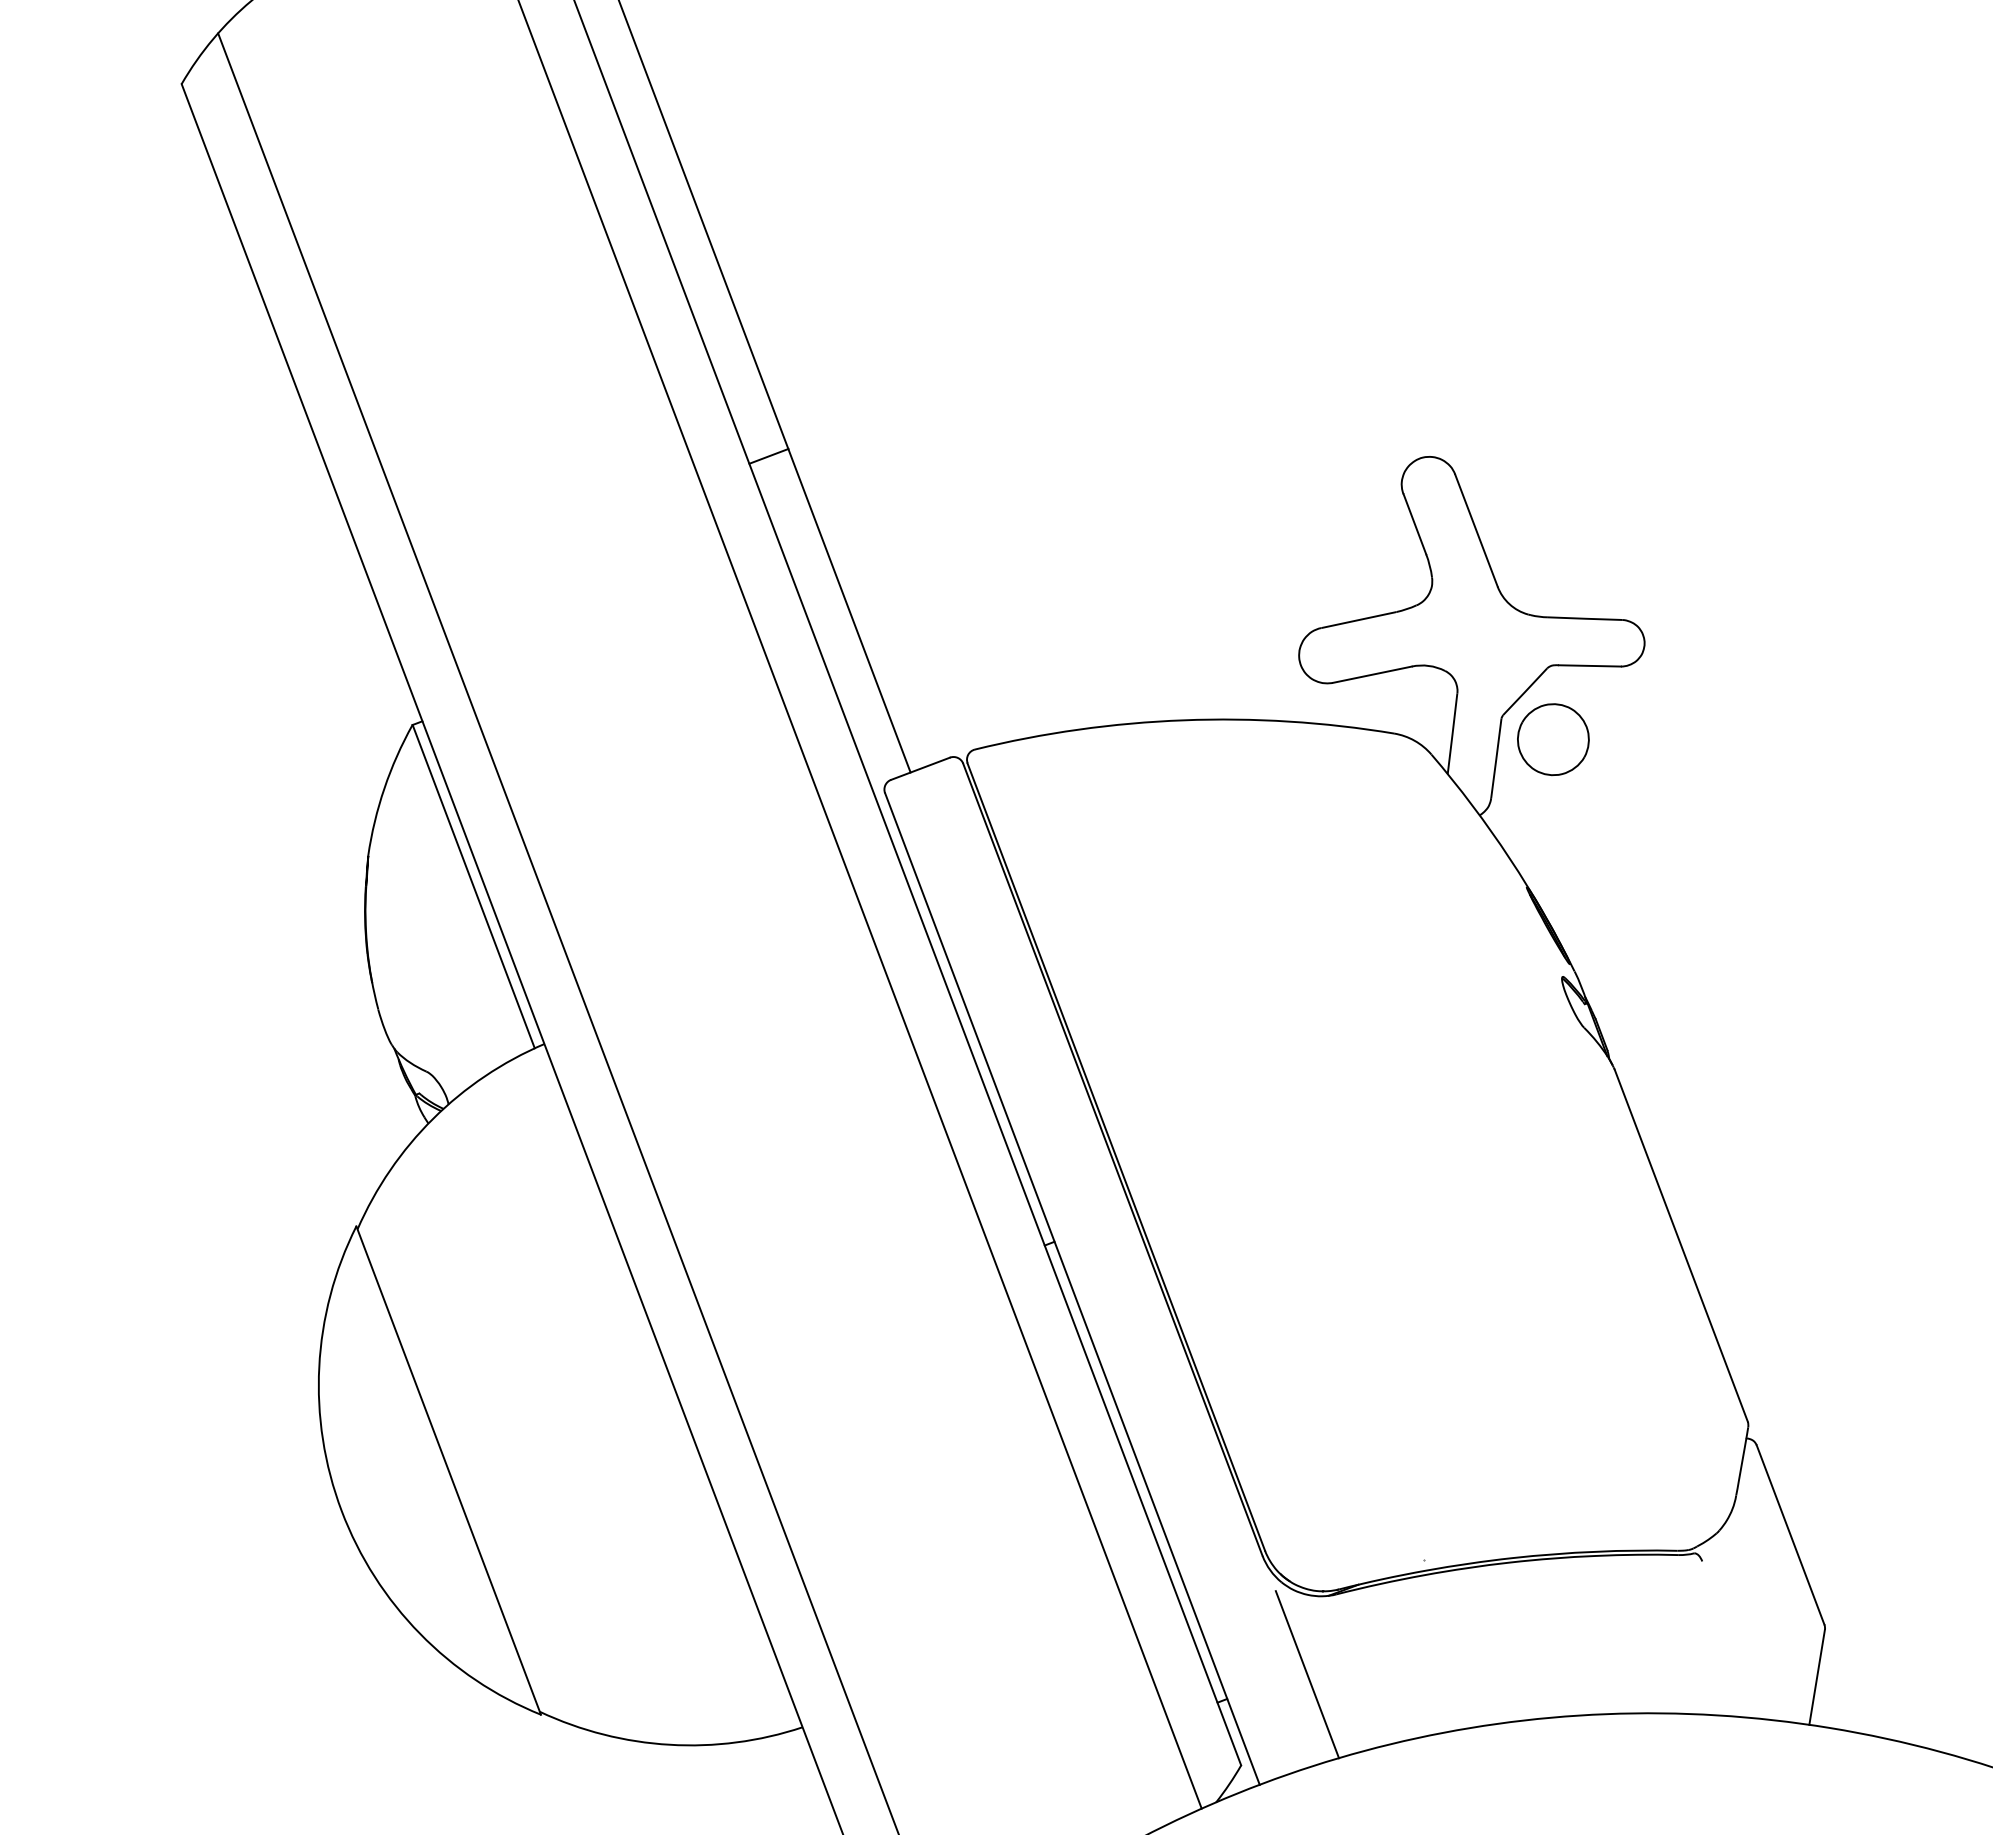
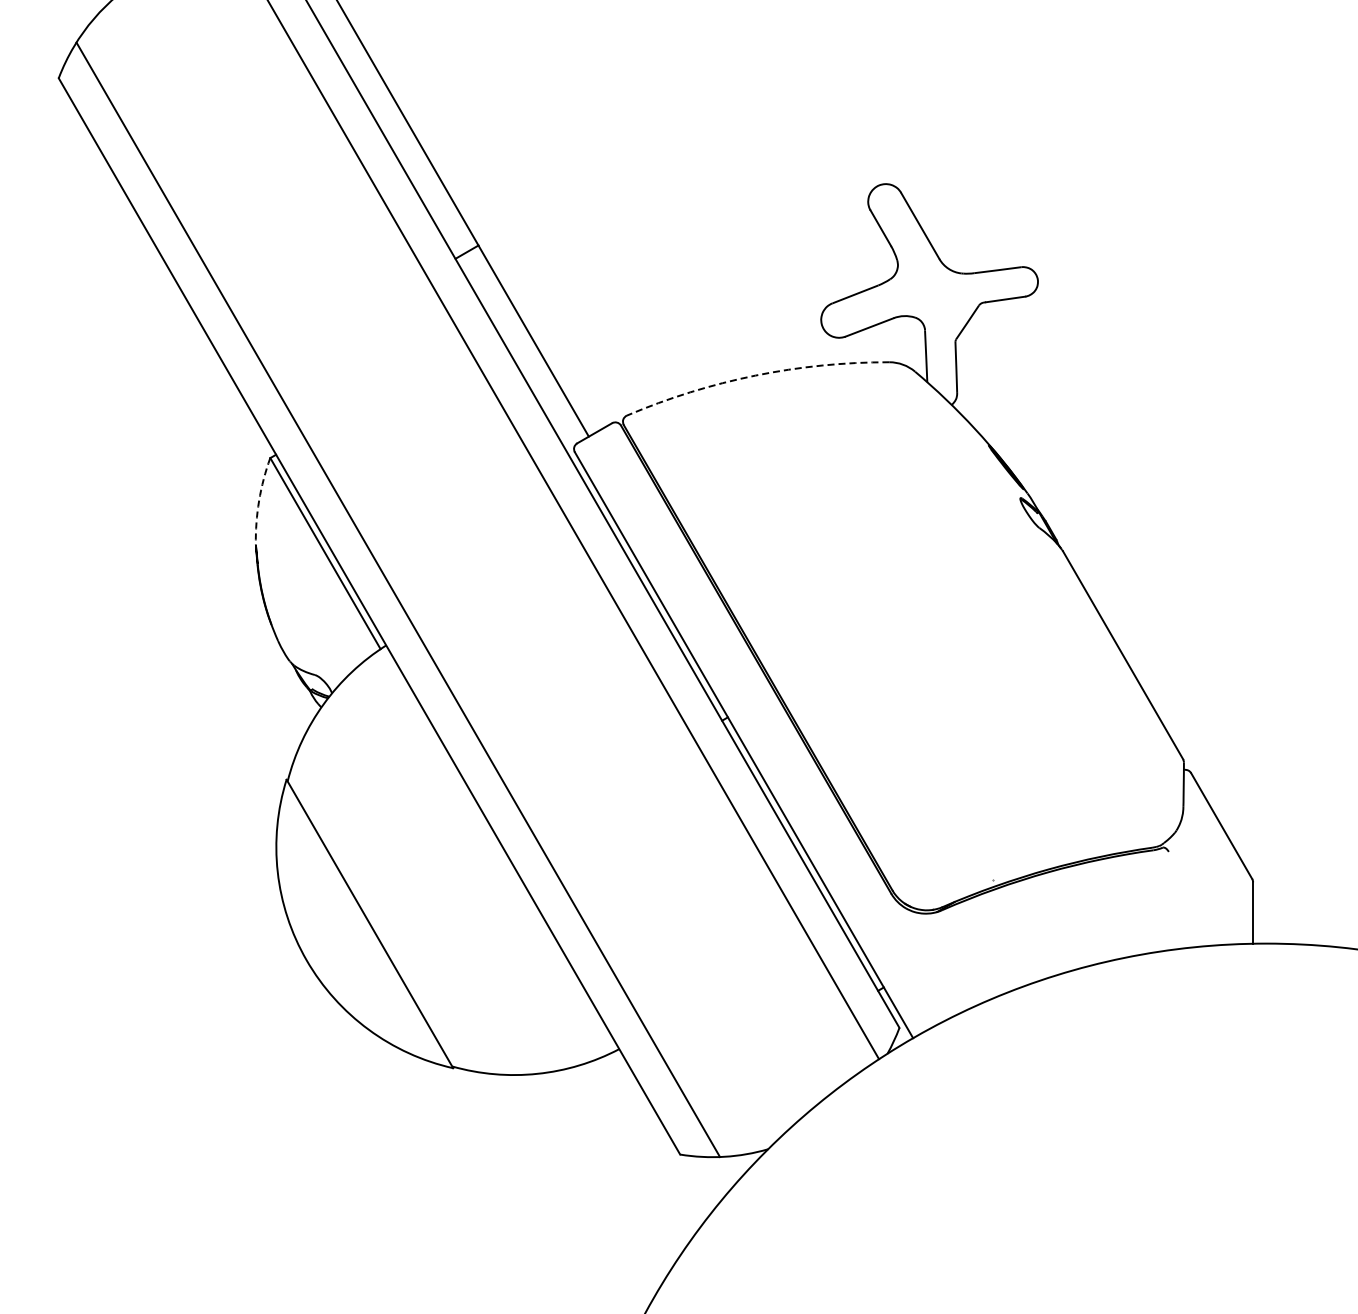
arc: (1183, 720) -> (755, 375), solid -> dashed
part: (1552, 739) -> (989, 349), removed
arc: (385, 787) -> (259, 500), solid -> dashed
line: (1307, 1673) -> (931, 963), removed

